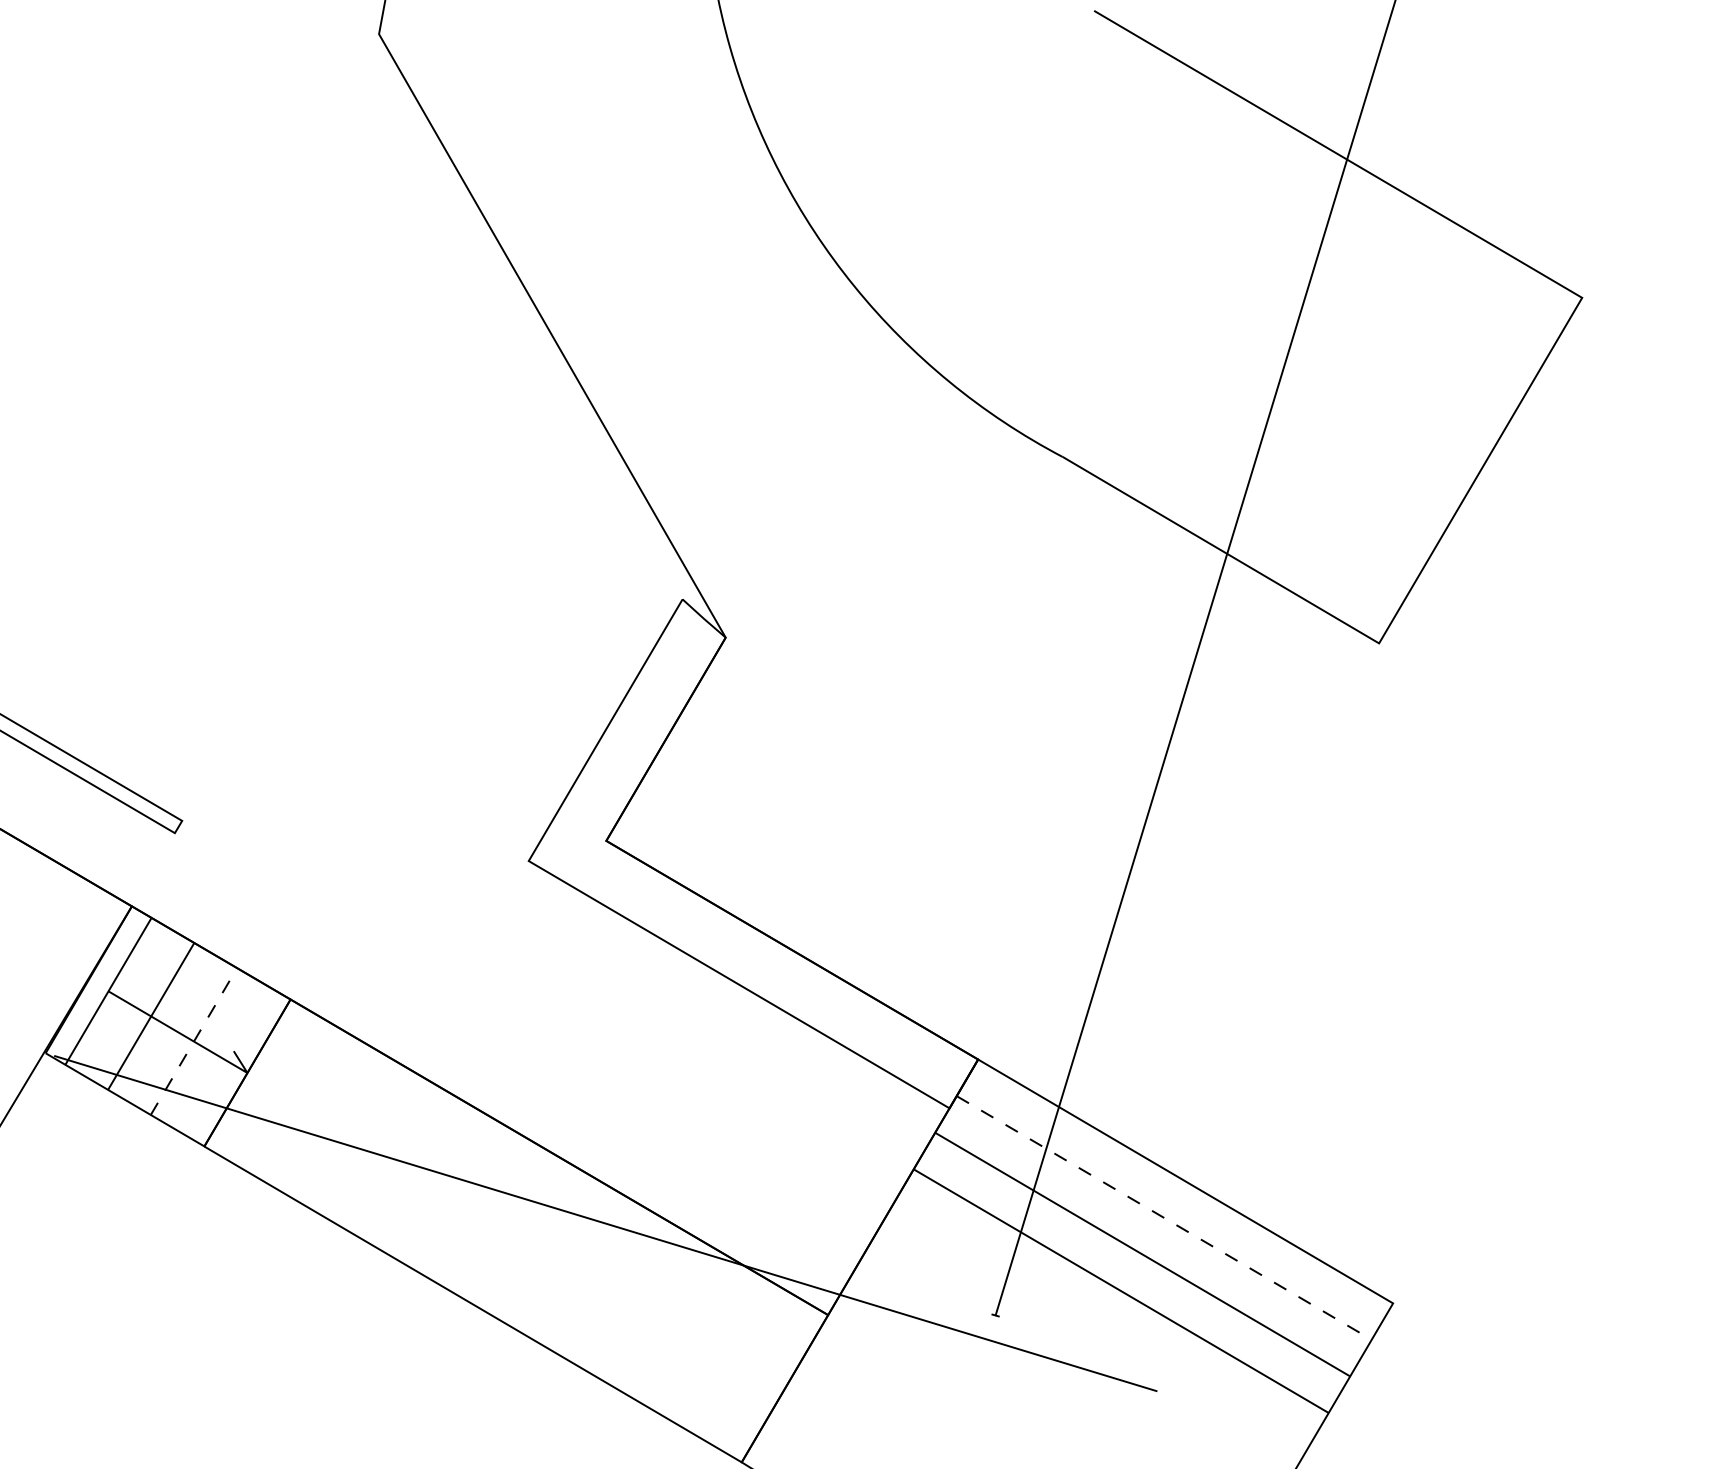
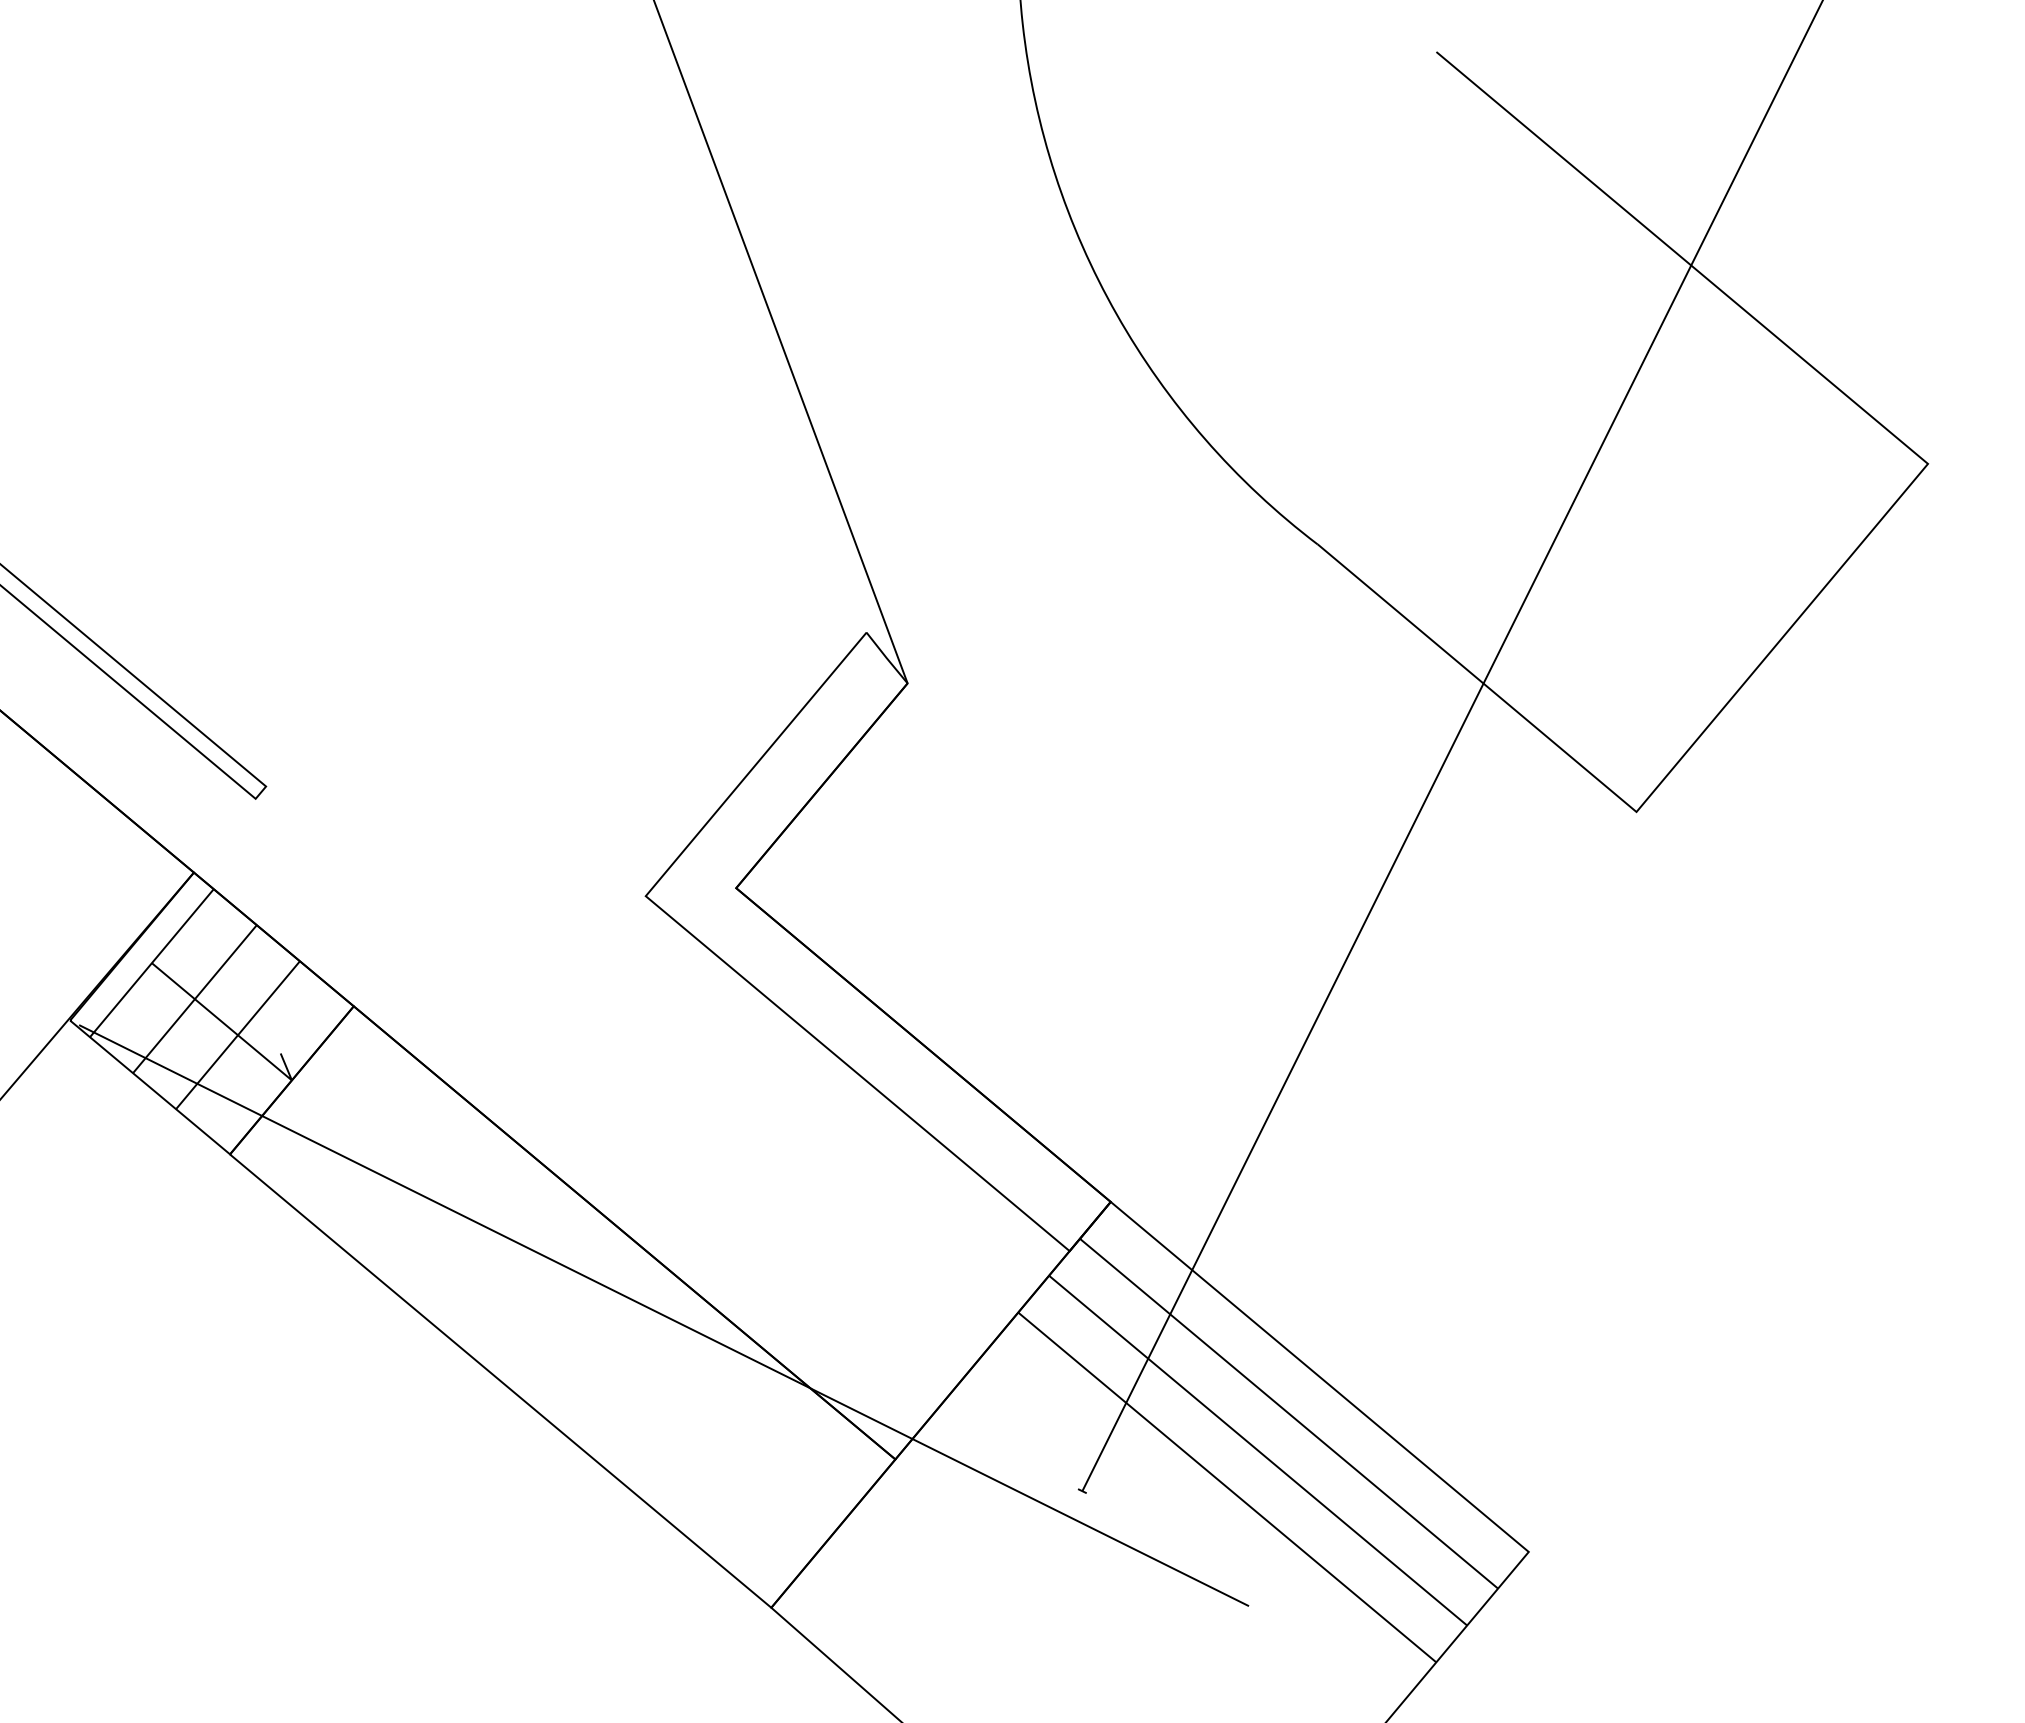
line: (193, 1041) -> (237, 1035), dashed -> solid
line: (1164, 1217) -> (1289, 1413), dashed -> solid

